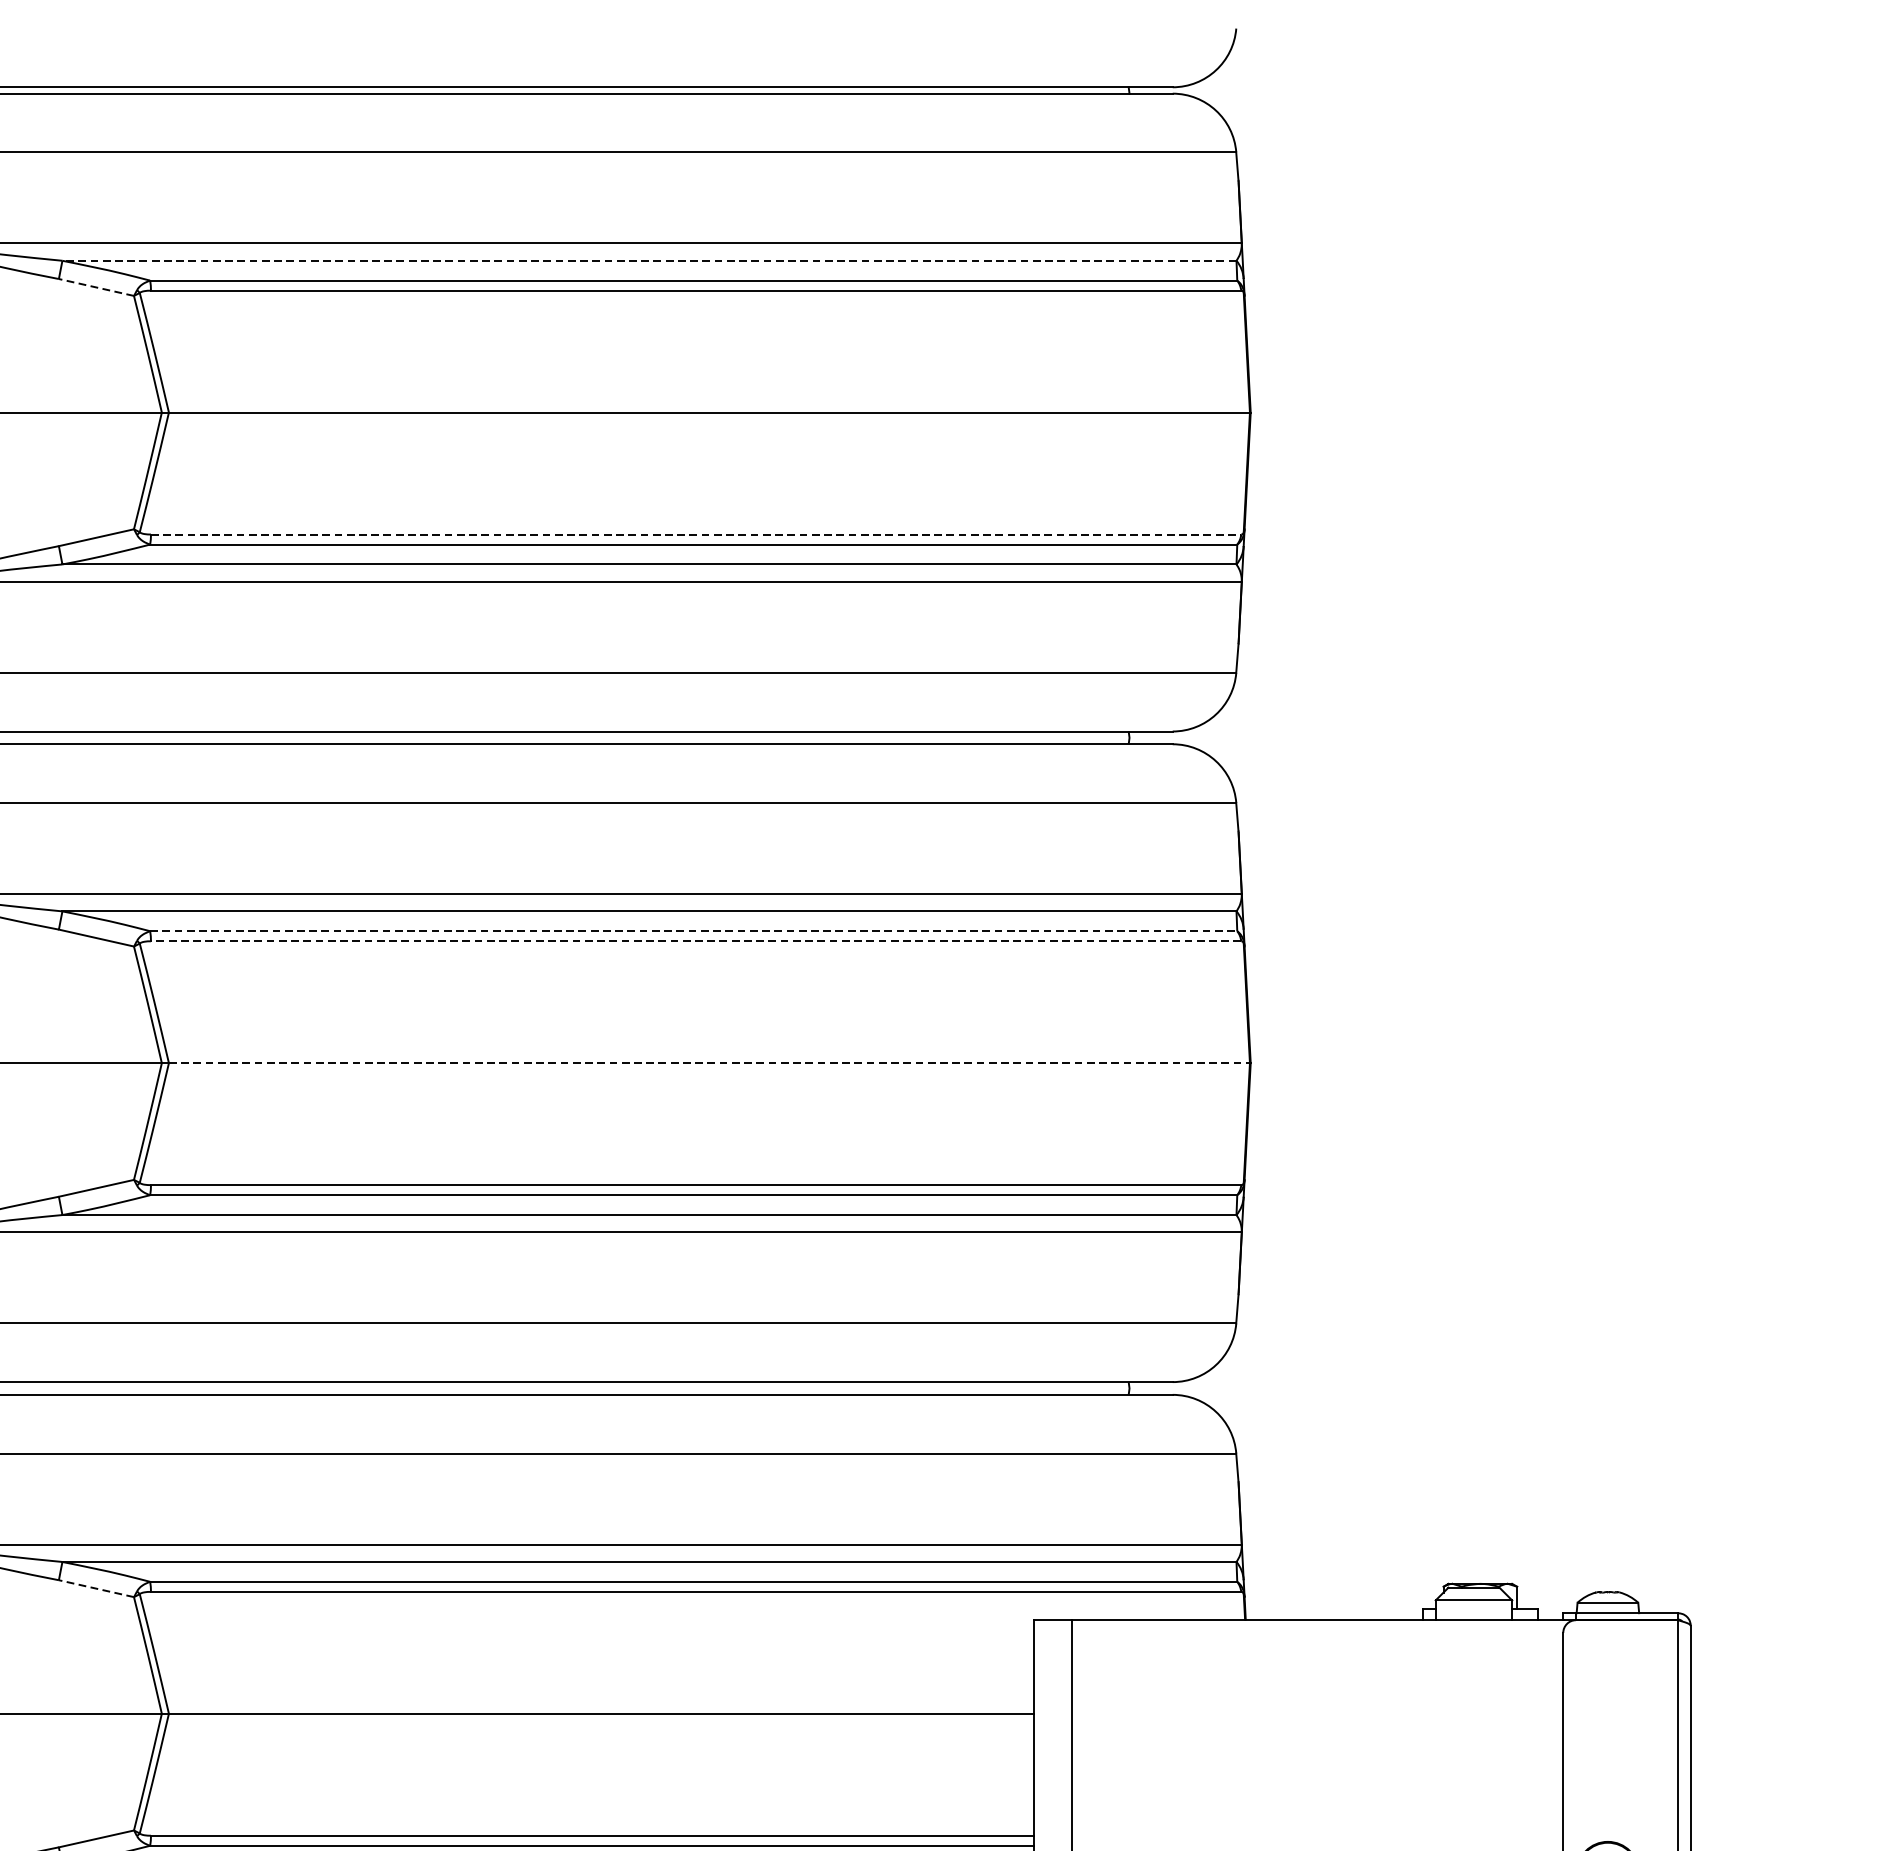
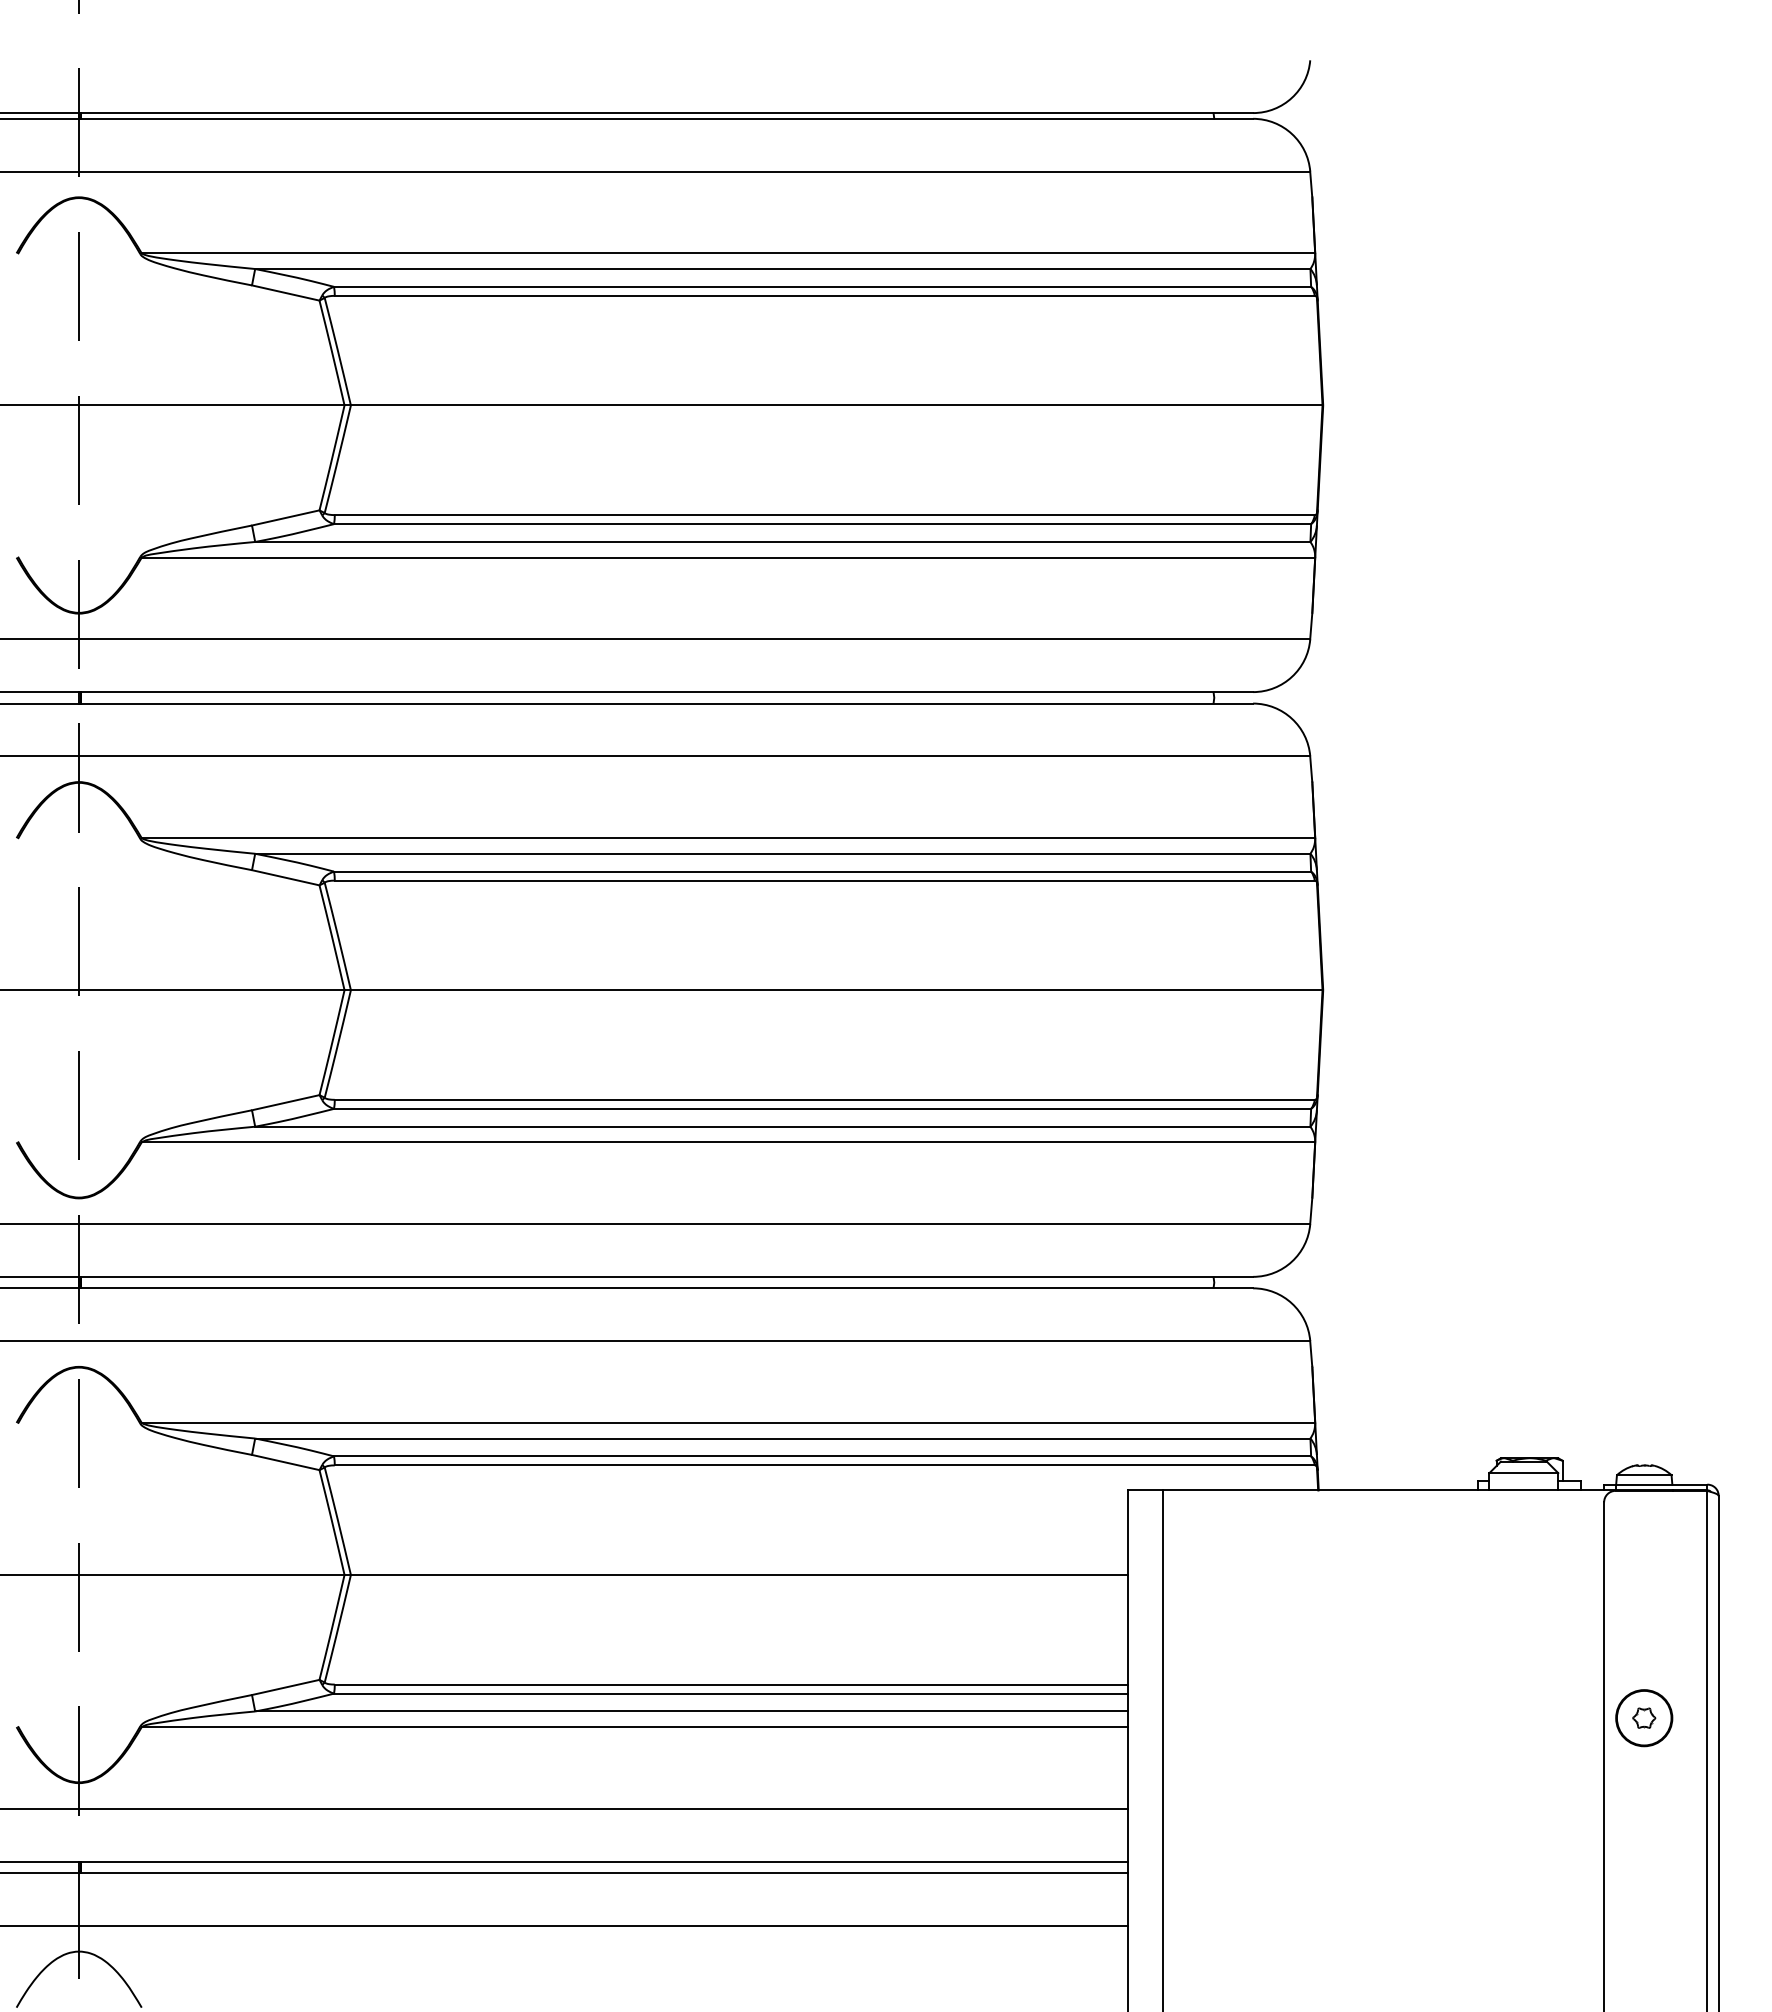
line: (649, 261) -> (782, 269), dashed -> solid
line: (96, 288) -> (285, 293), dashed -> solid
line: (695, 535) -> (824, 515), dashed -> solid
line: (693, 931) -> (822, 871), dashed -> solid
line: (695, 941) -> (824, 880), dashed -> solid
line: (709, 1063) -> (836, 990), dashed -> solid
line: (96, 1588) -> (285, 1462), dashed -> solid

